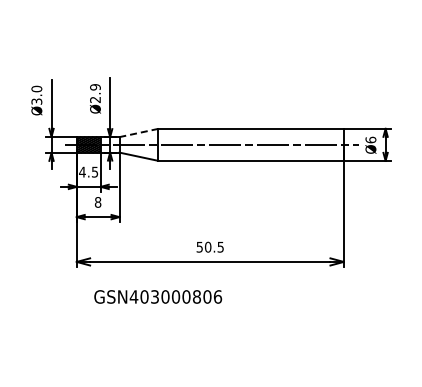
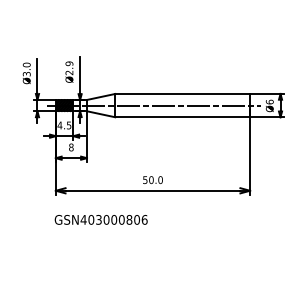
line: (138, 132) -> (100, 96), dashed -> solid
text: (220, 246) -> (160, 179), 50.5 -> 50.0
text: (158, 296) -> (101, 219), moved

